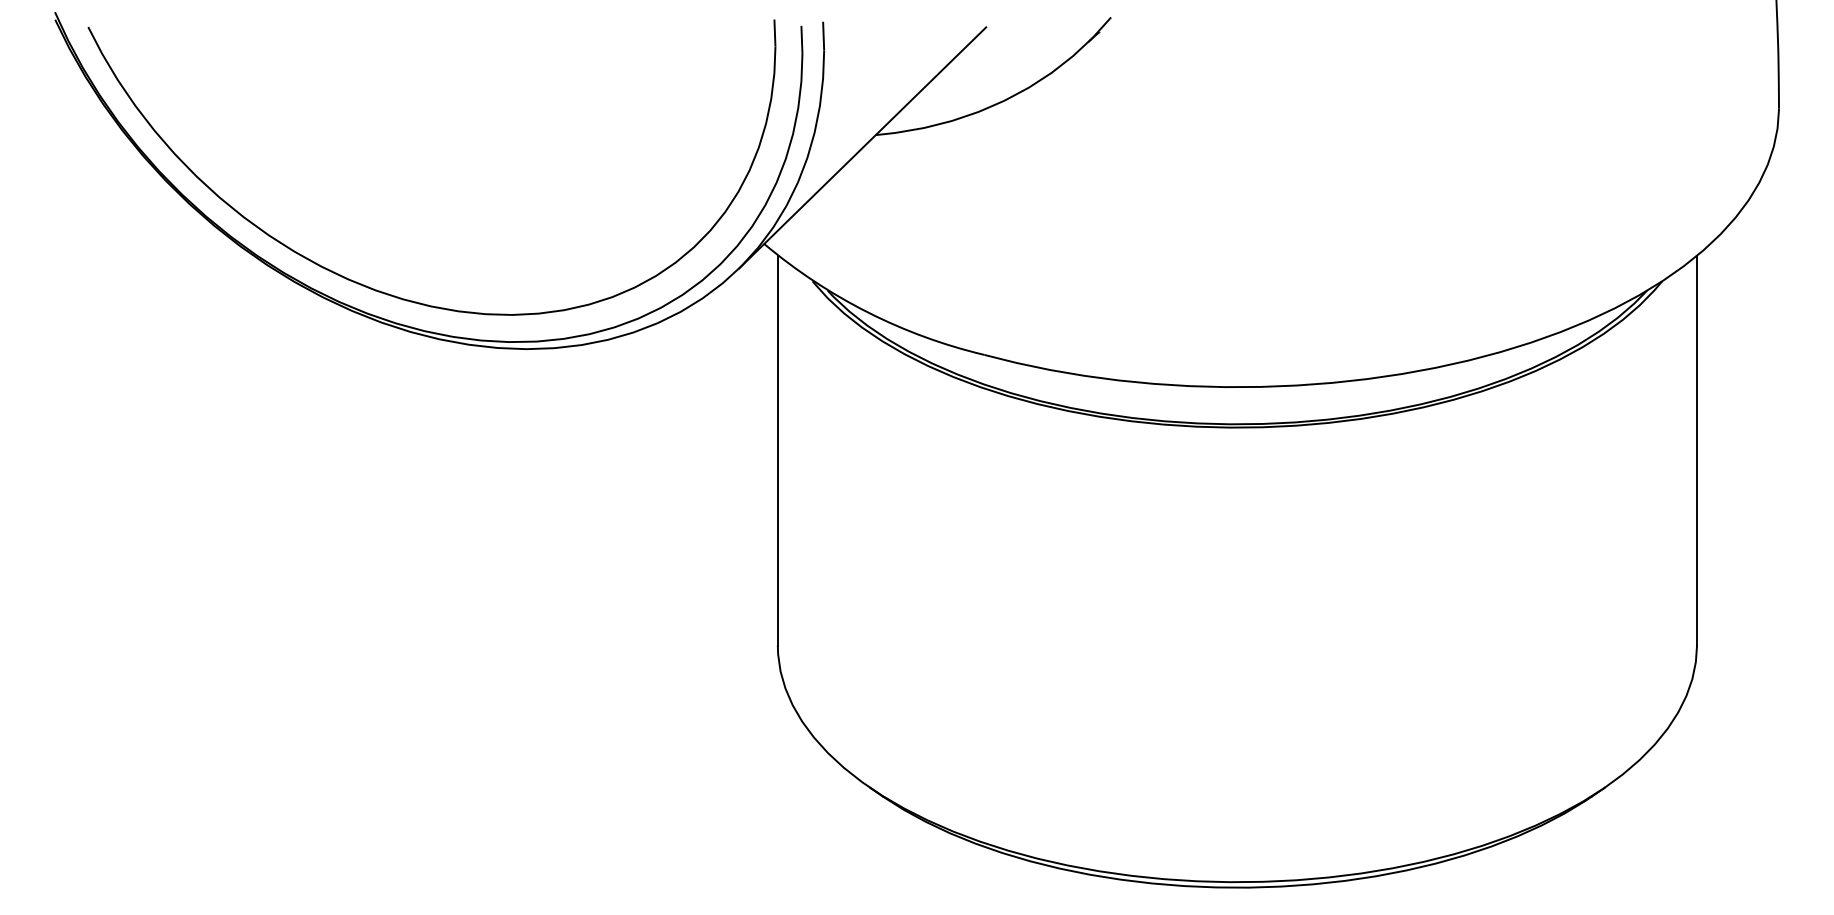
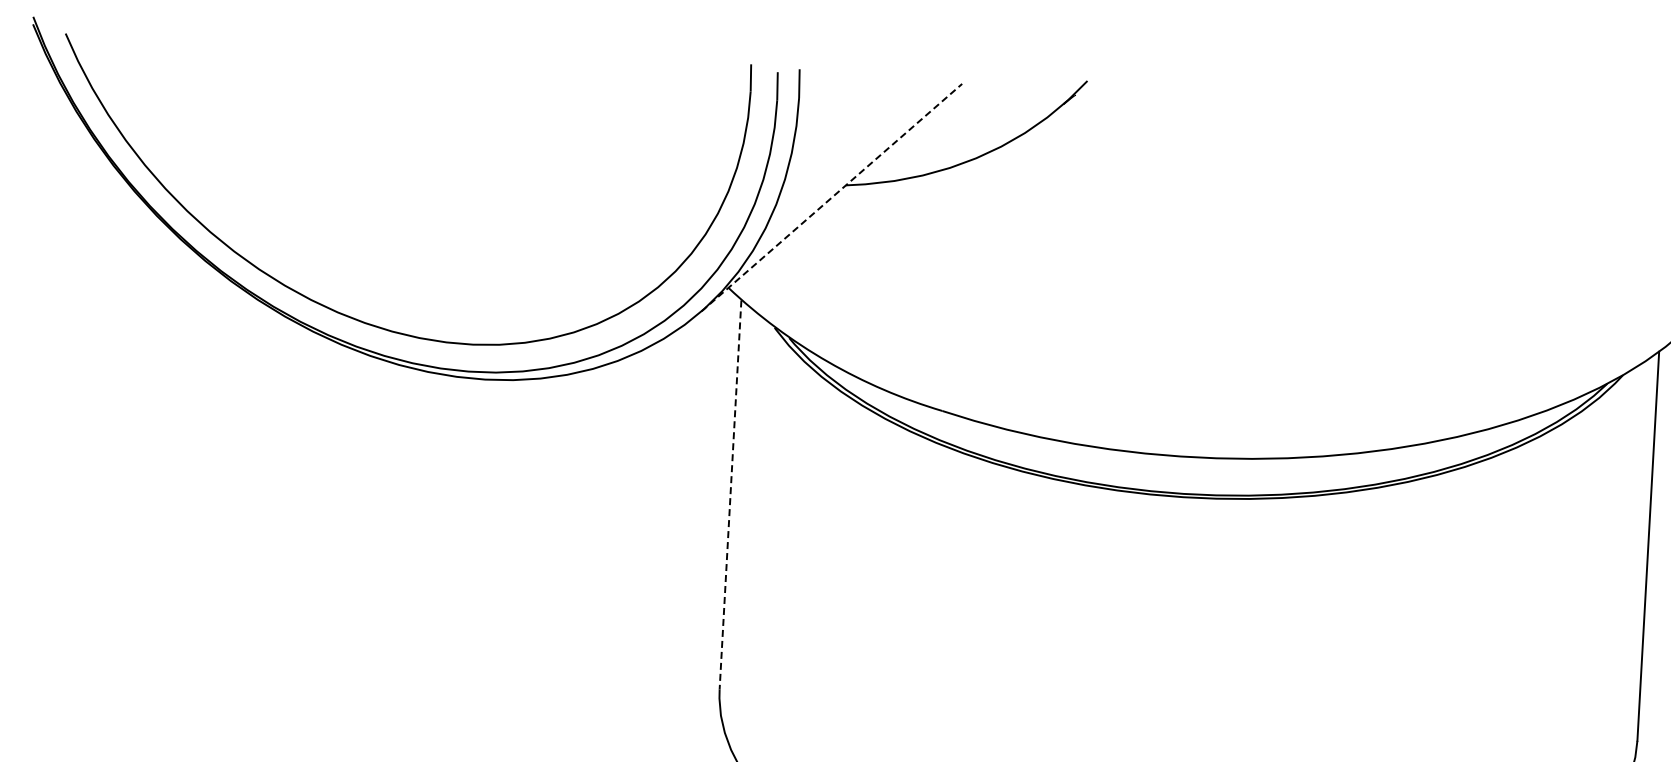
line: (862, 148) -> (831, 198), solid -> dashed
line: (777, 450) -> (730, 494), solid -> dashed

